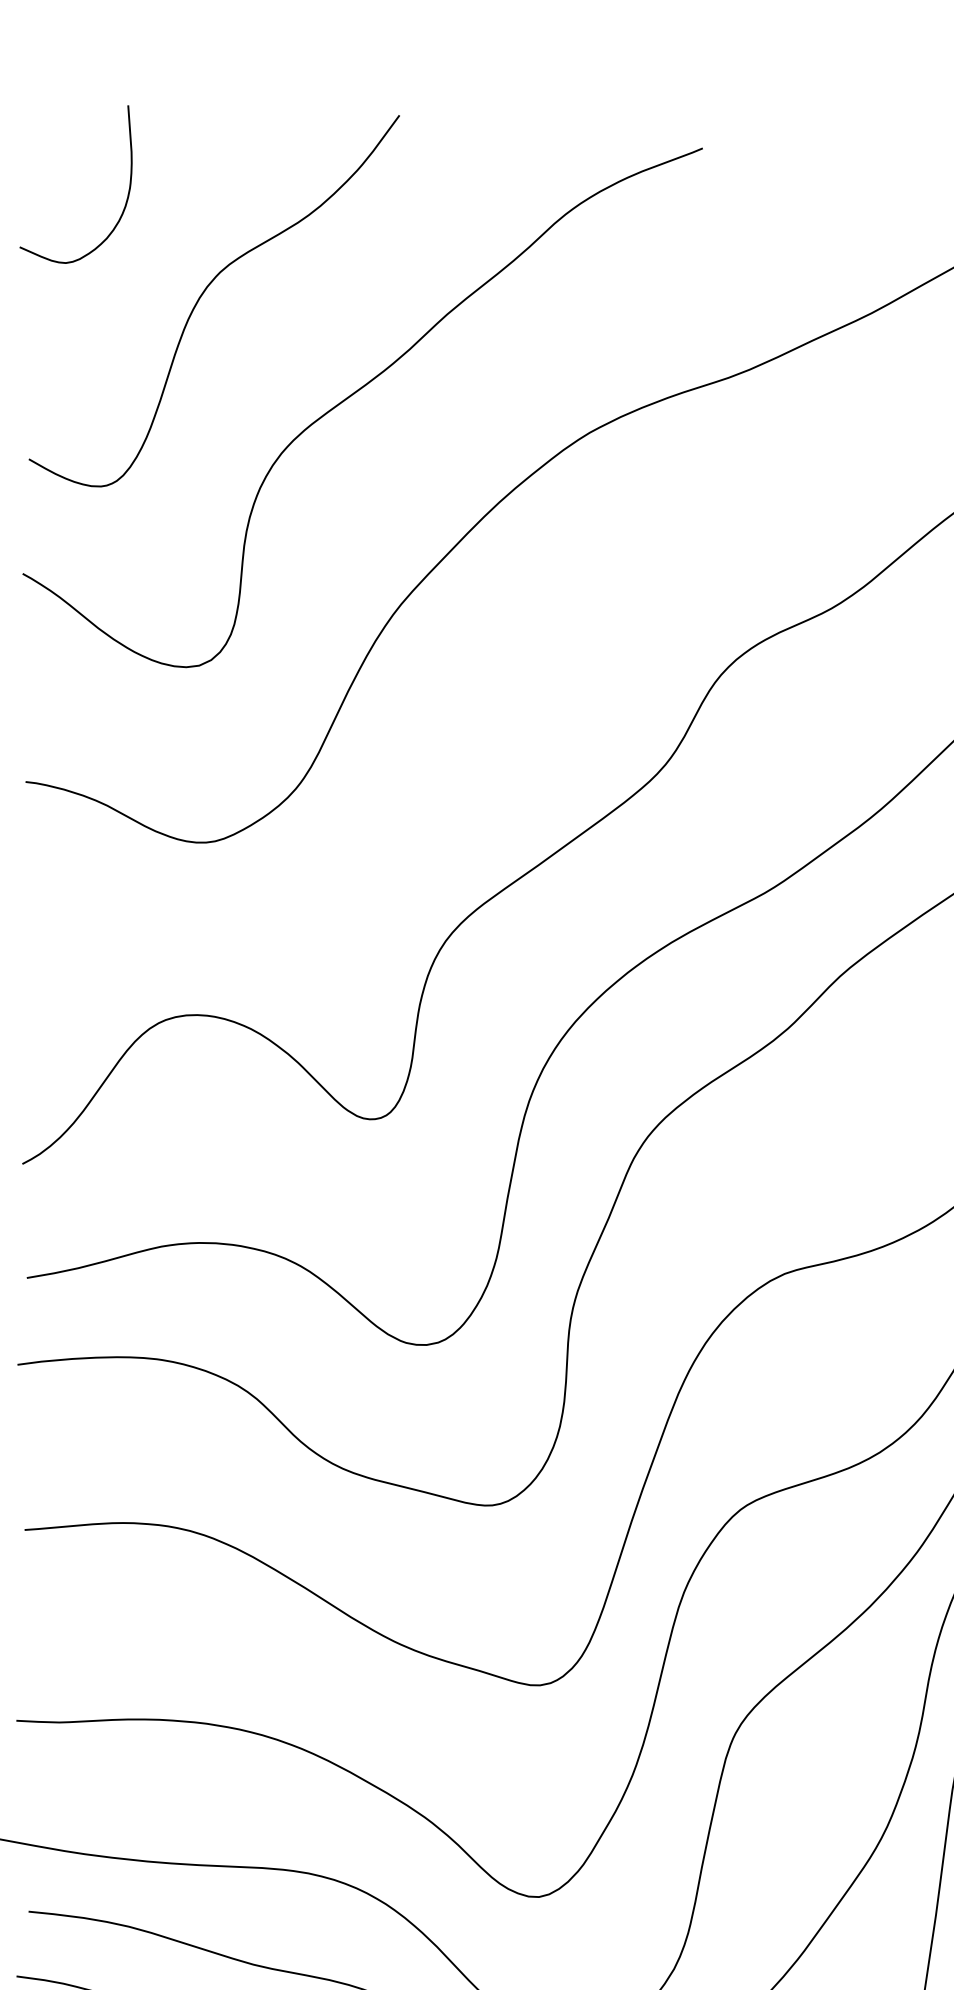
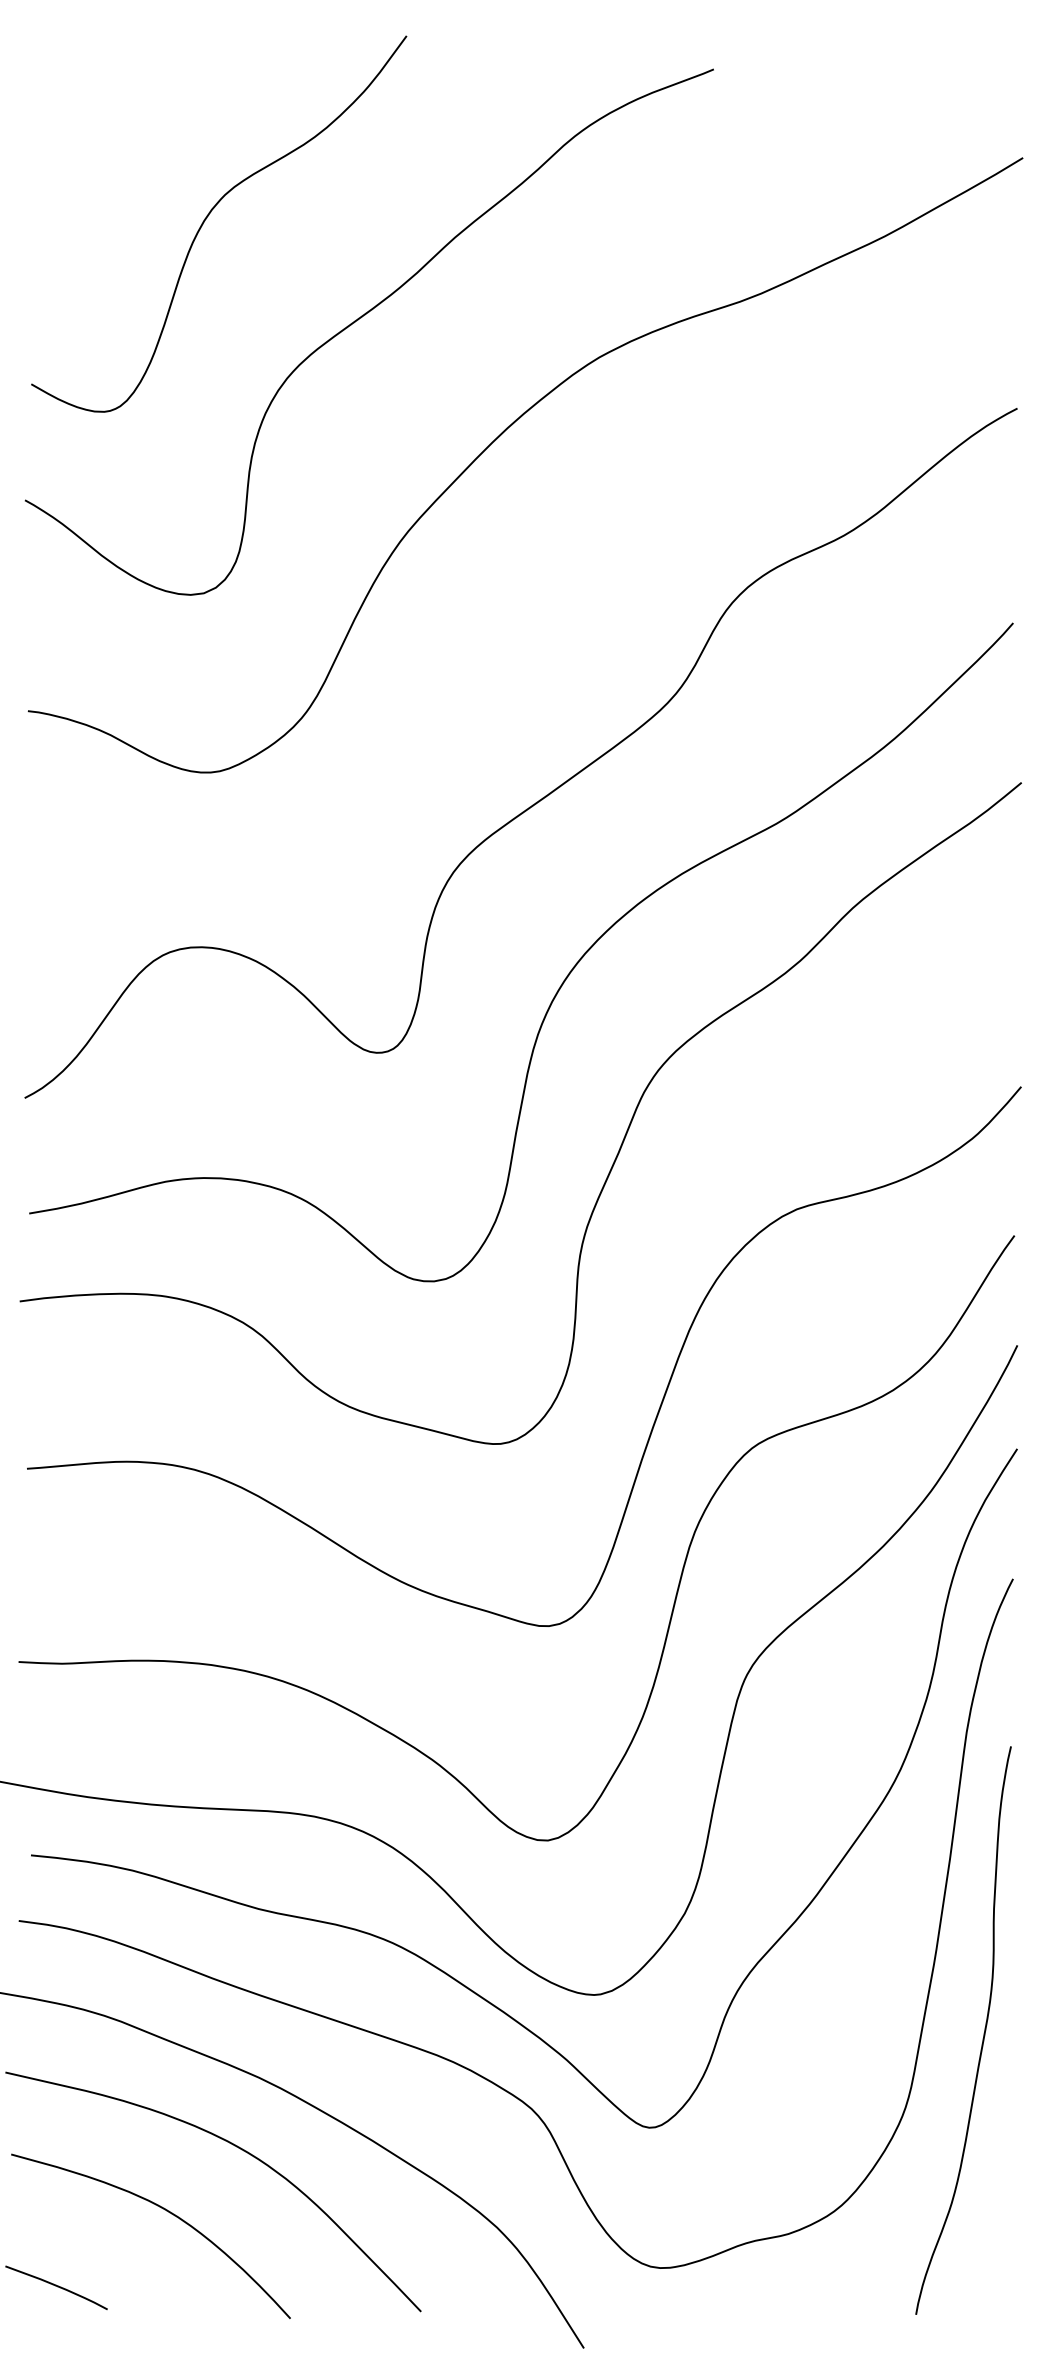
curve: (127, 192) -> (131, 114), removed

